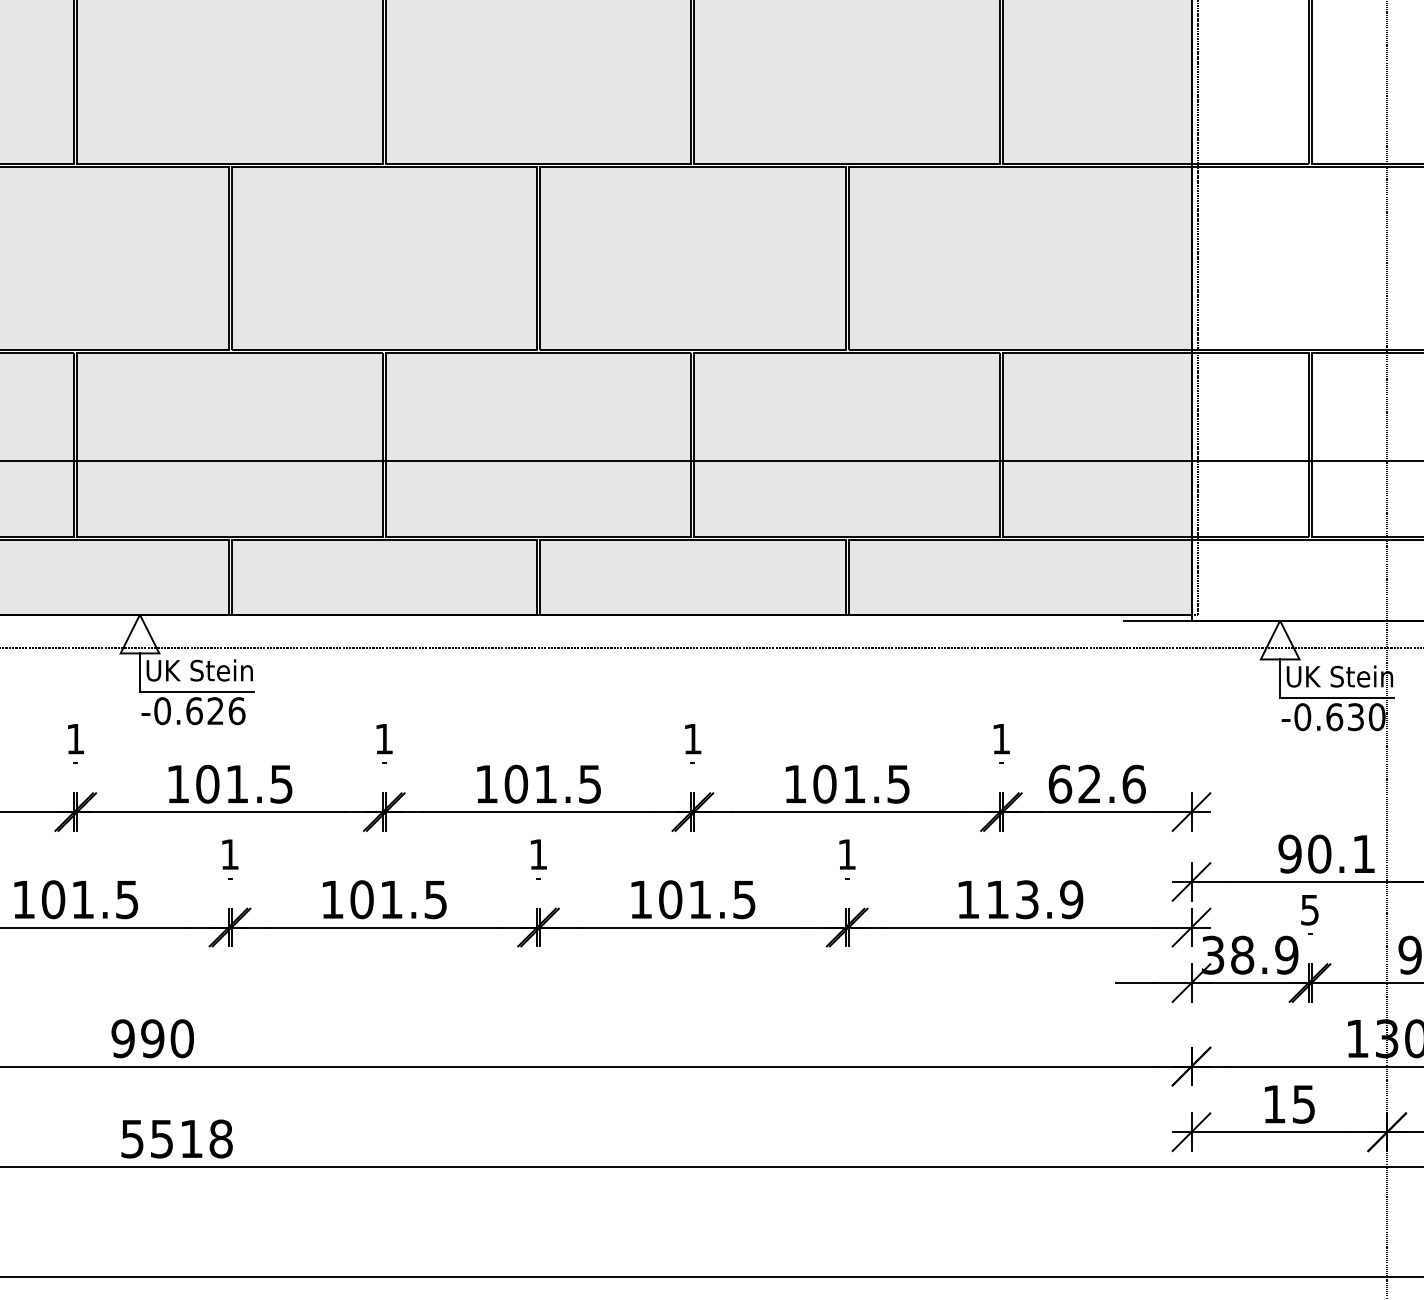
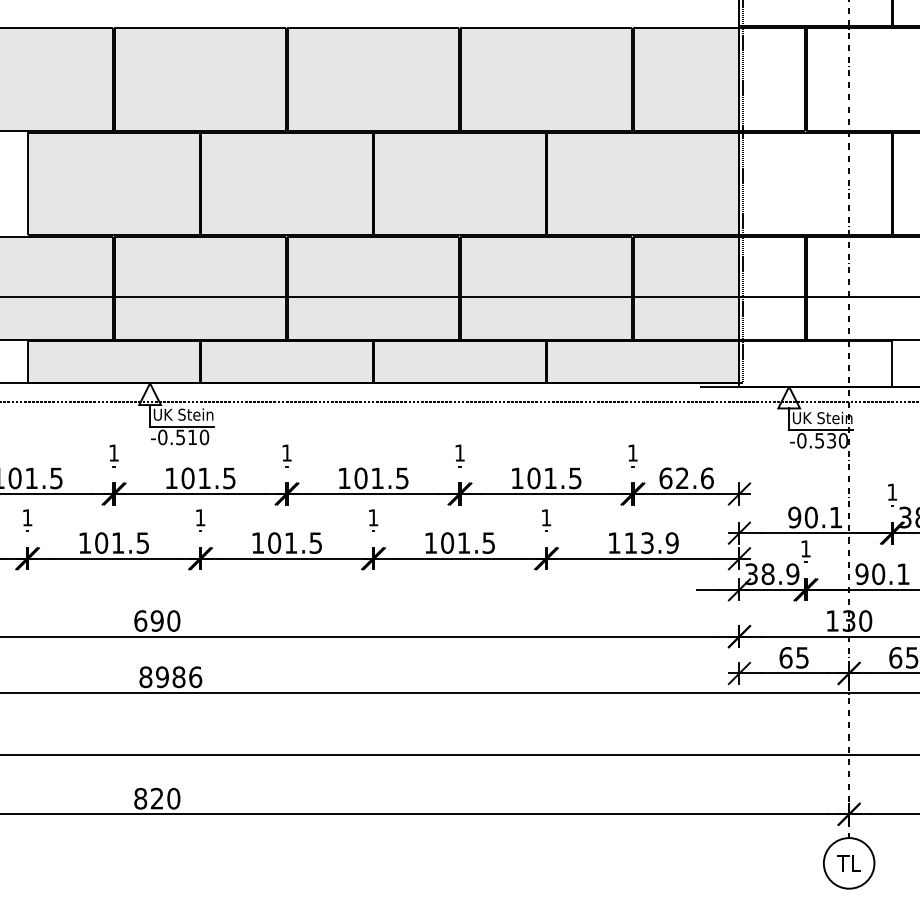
text: (215, 711) -> (192, 437), -0.626 -> -0.510
text: (1334, 716) -> (819, 440), -0.630 -> -0.530
text: (1309, 909) -> (805, 548), 5 -> 1
text: (122, 1037) -> (140, 620), 990 -> 690
text: (1273, 1103) -> (785, 657), 15 -> 65
text: (176, 1139) -> (170, 677), 5518 -> 8986

